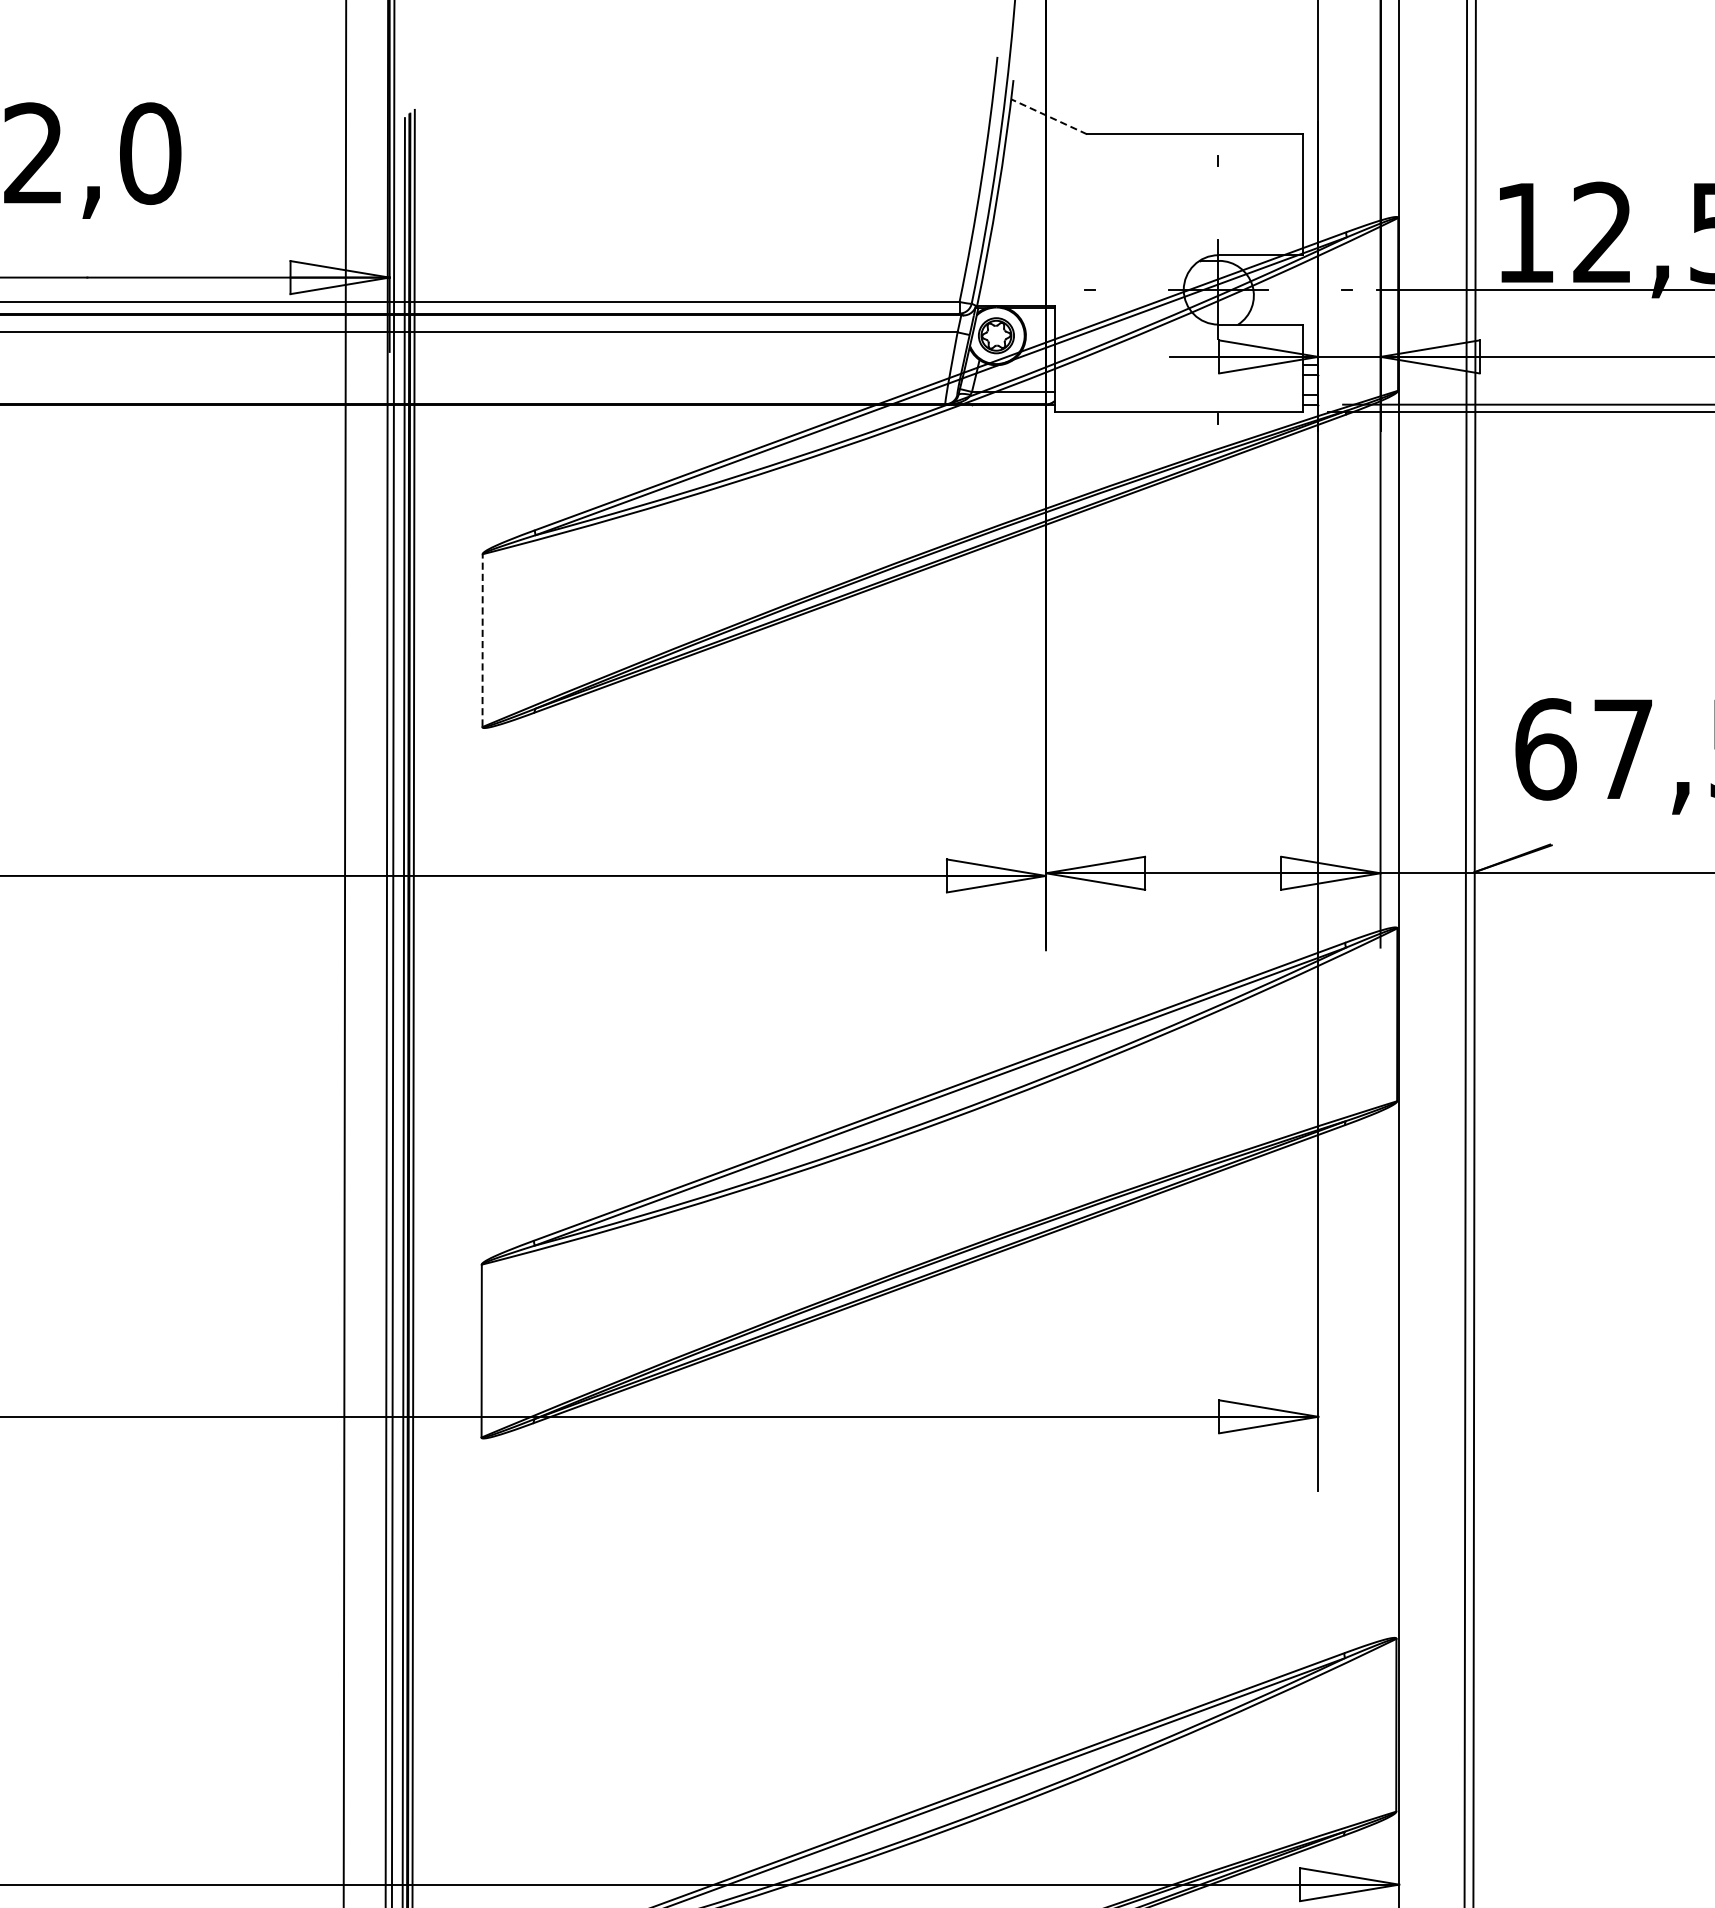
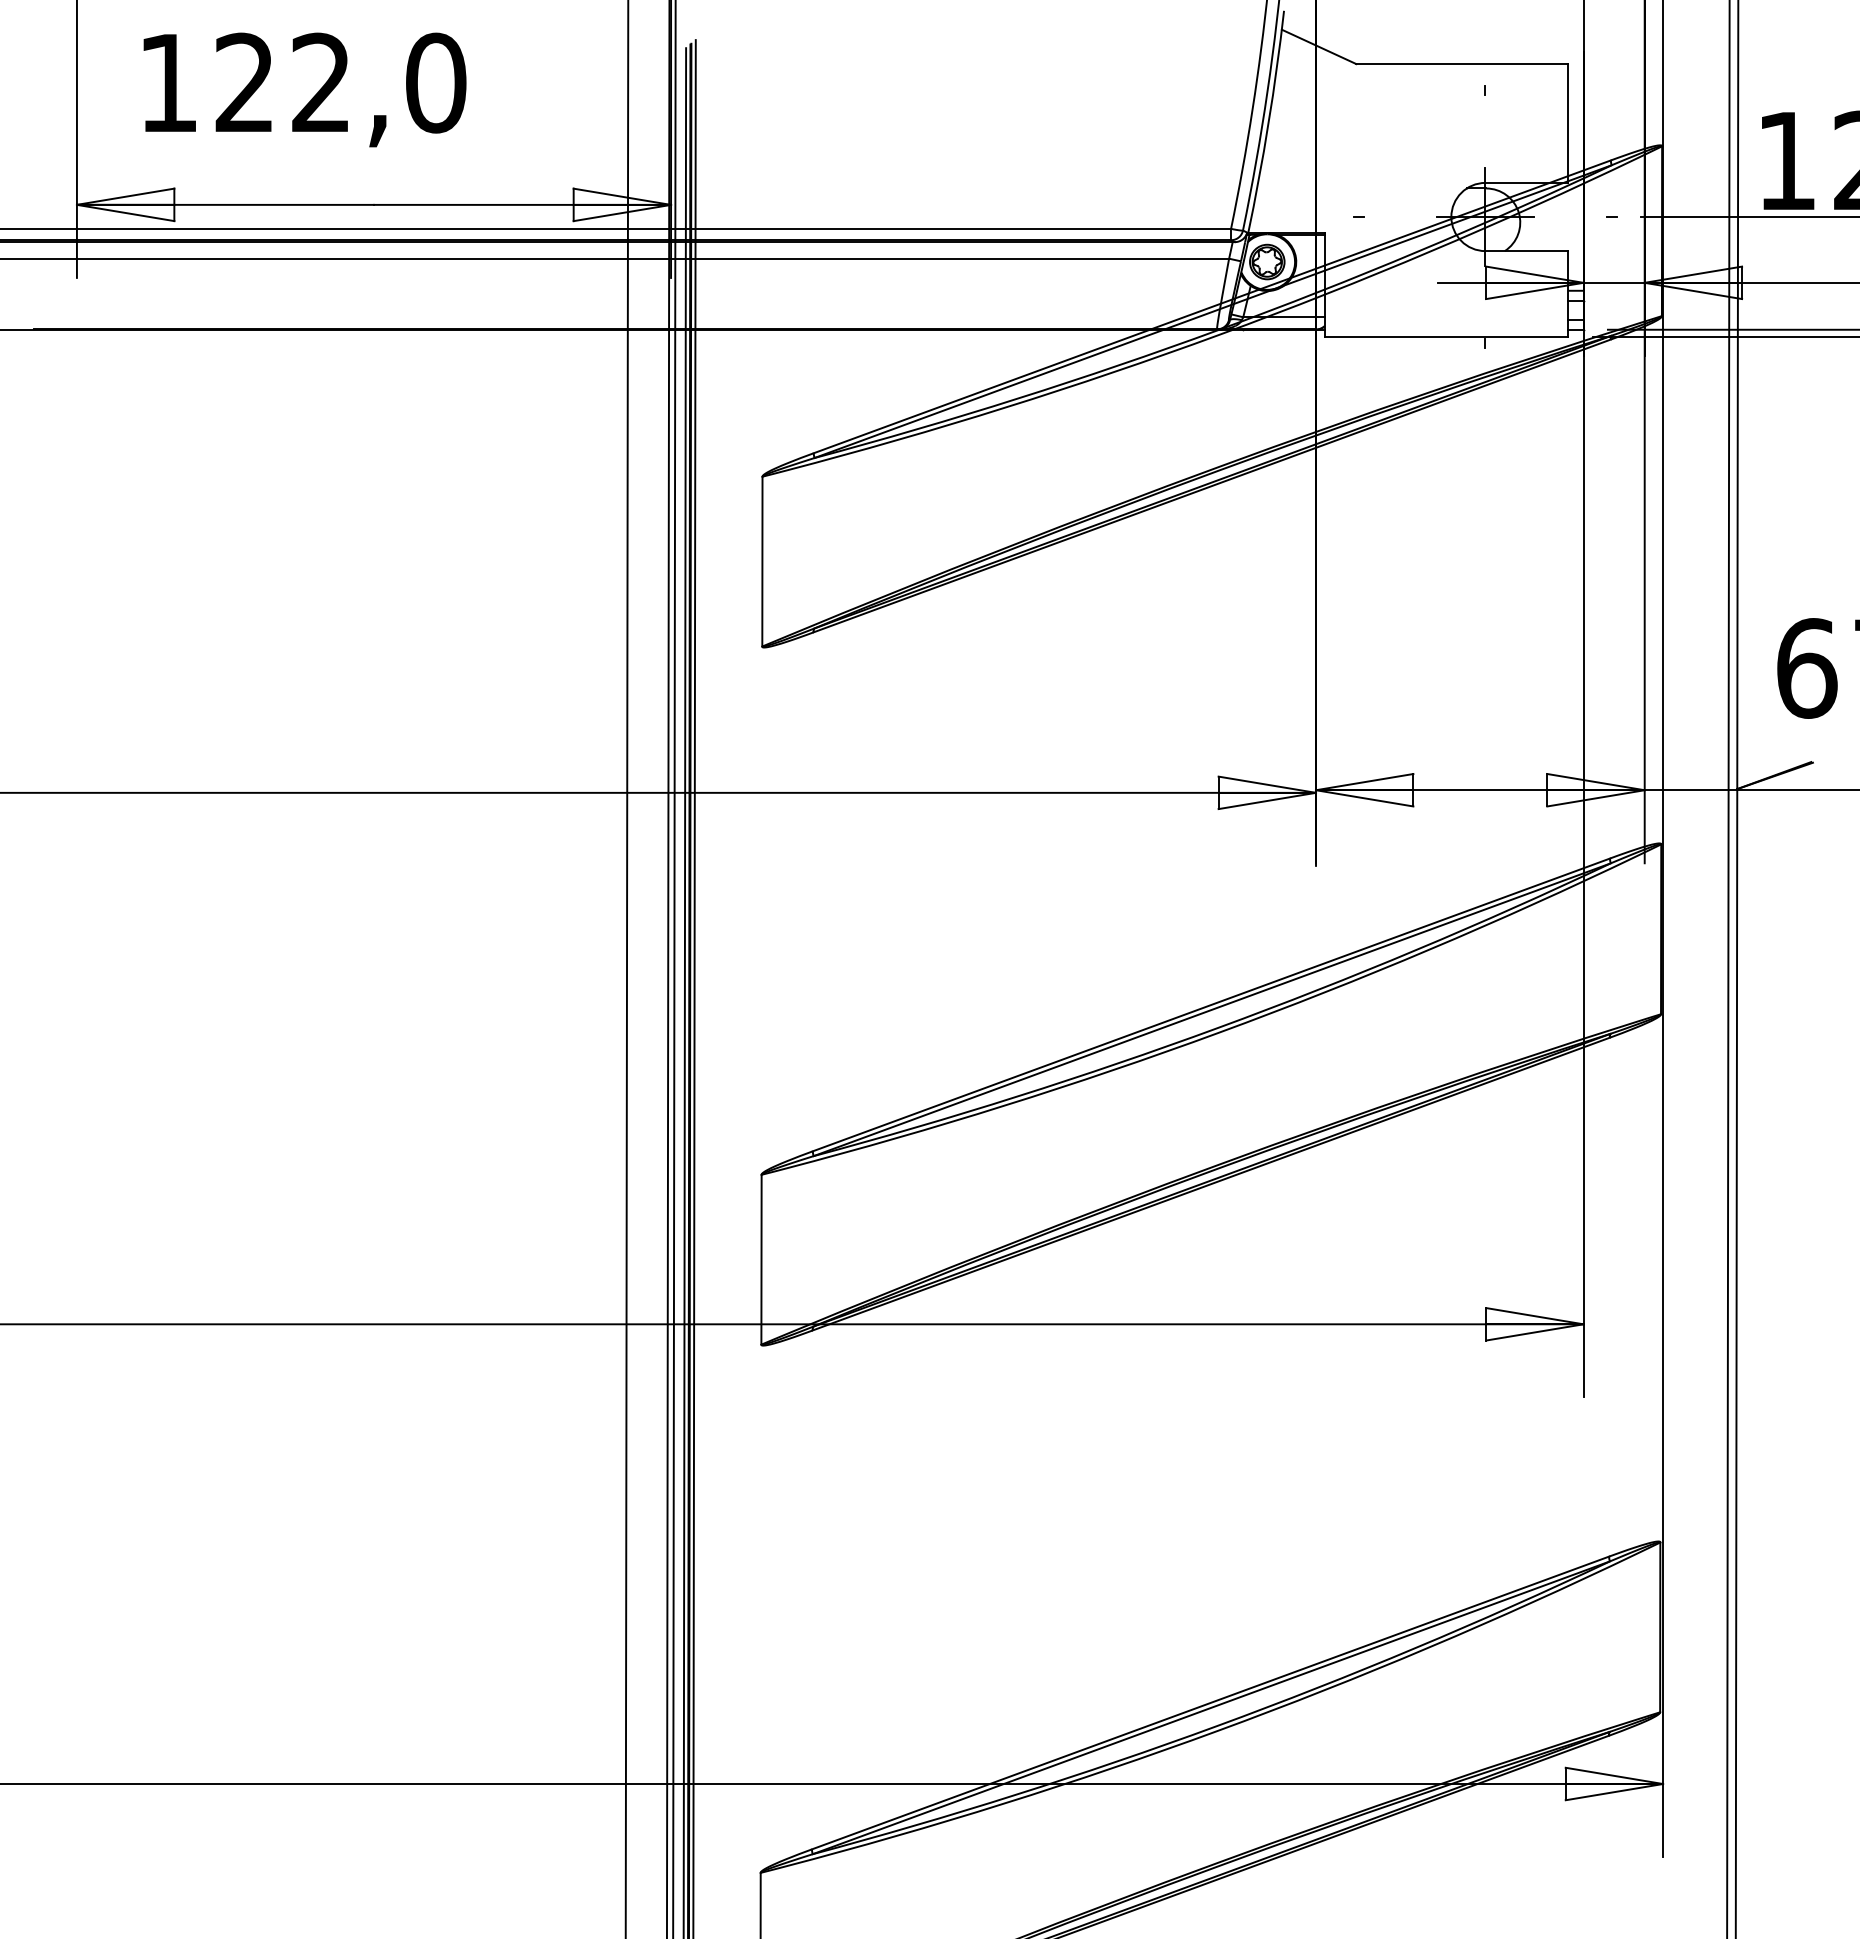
line: (1048, 116) -> (1318, 46), dashed -> solid
line: (482, 640) -> (762, 561), dashed -> solid

